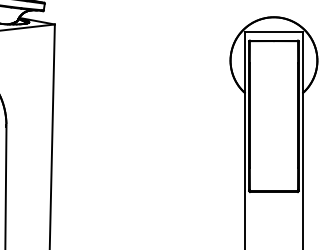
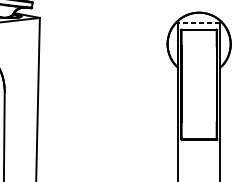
line: (273, 31) -> (198, 23), solid -> dashed

